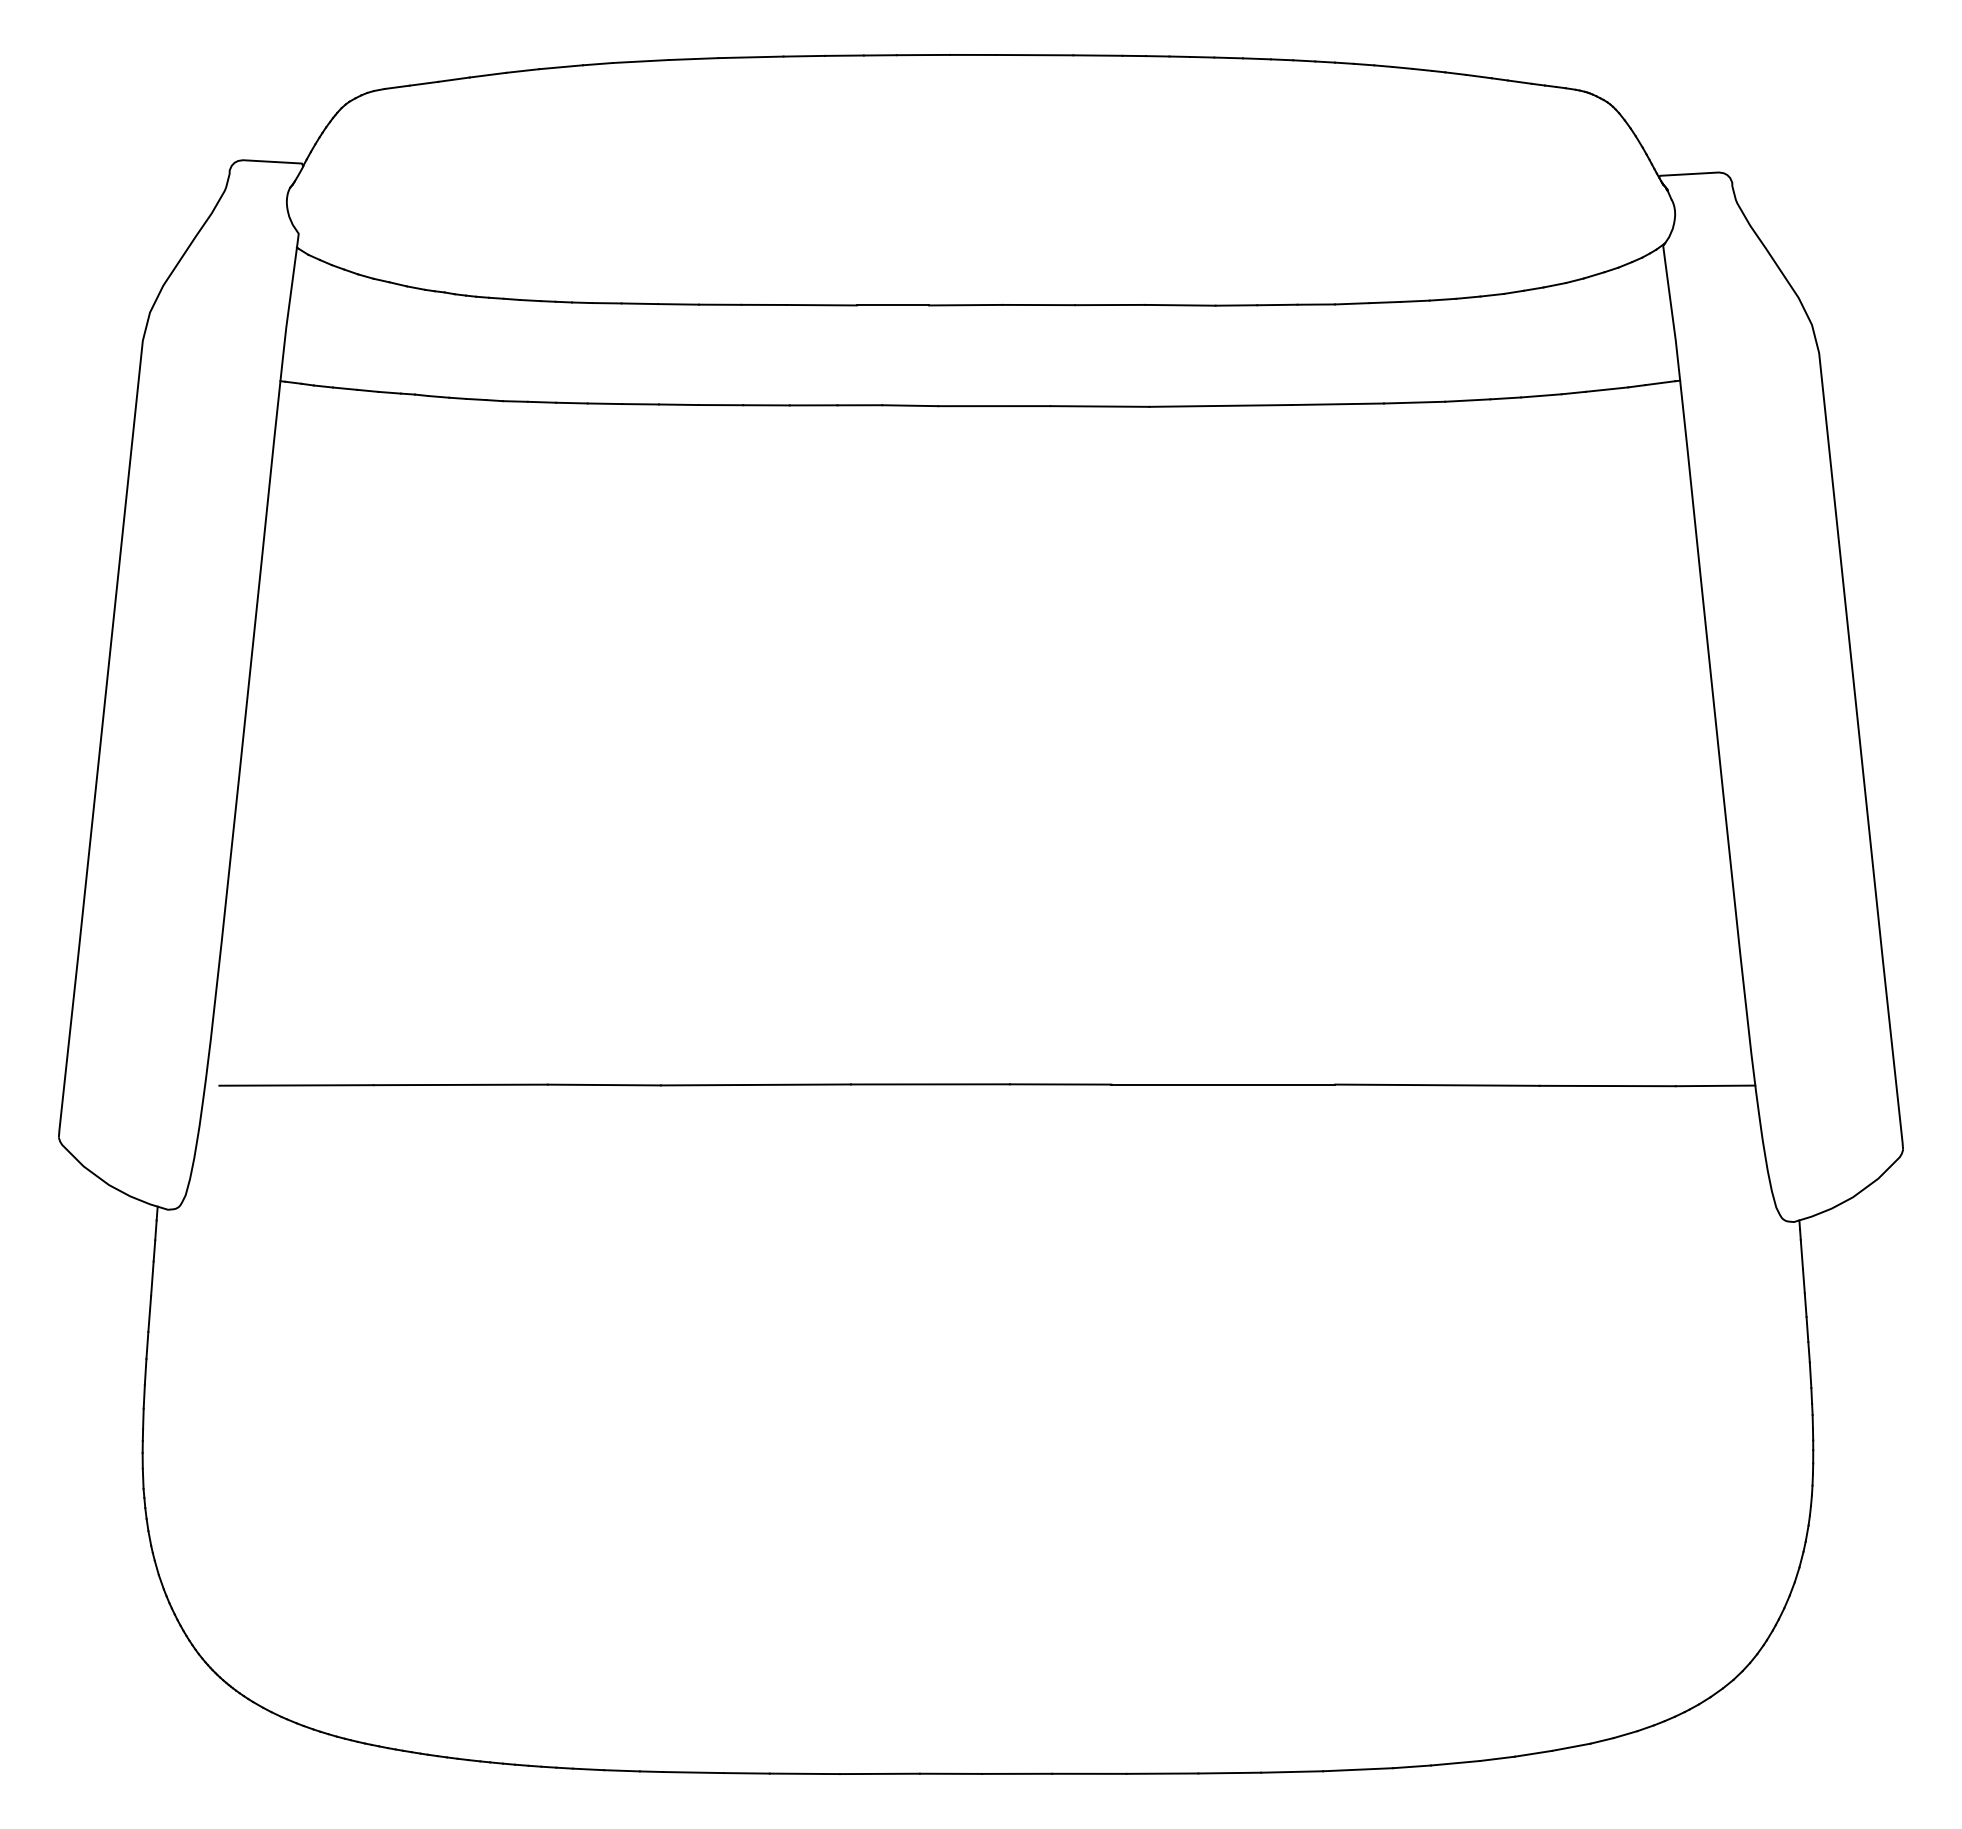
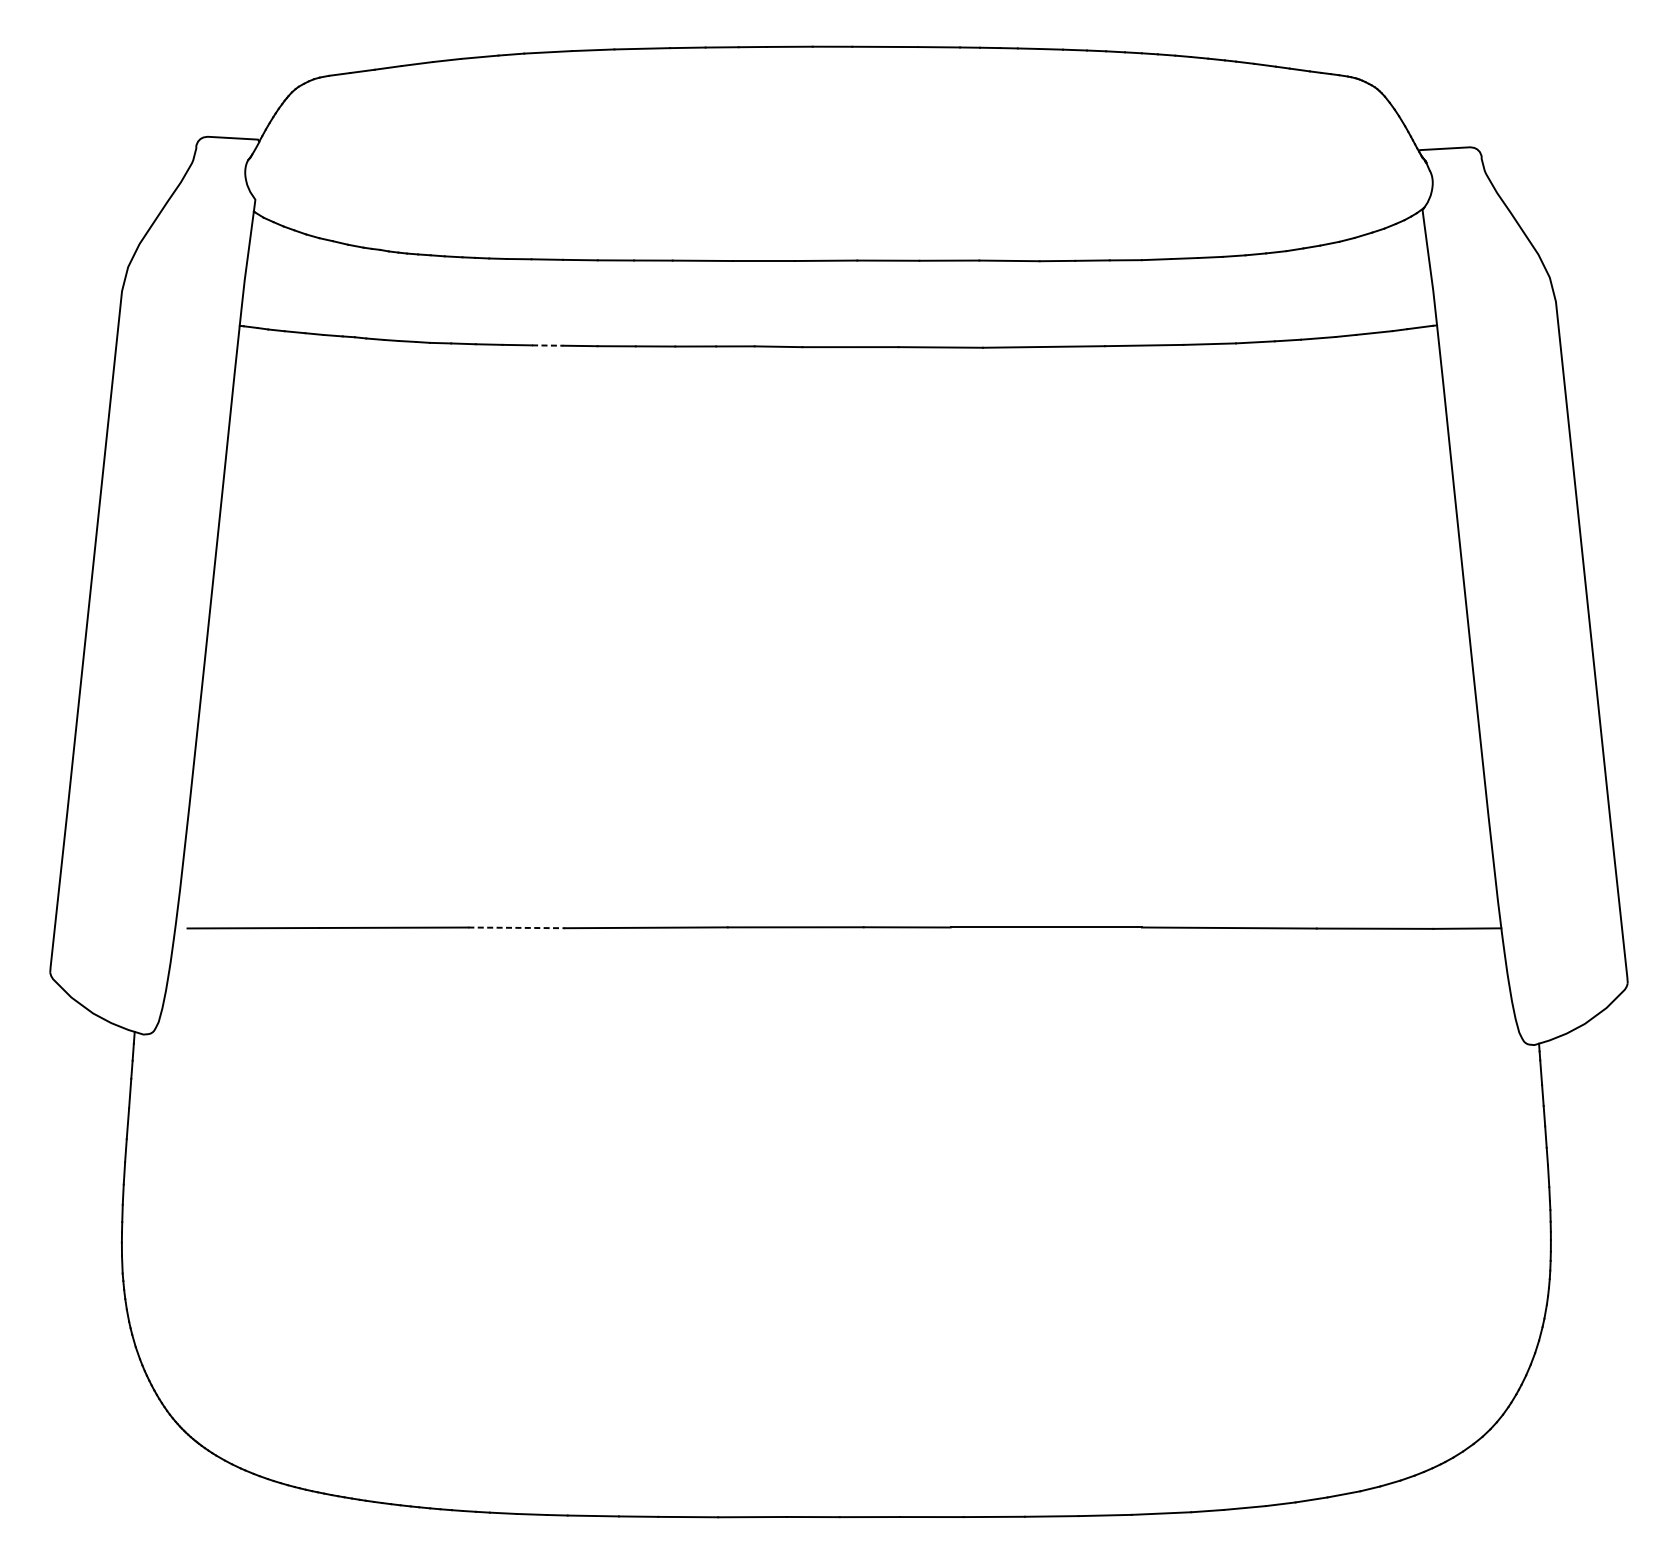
line: (641, 404) -> (548, 345), solid -> dashed
line: (604, 1085) -> (516, 928), solid -> dashed

